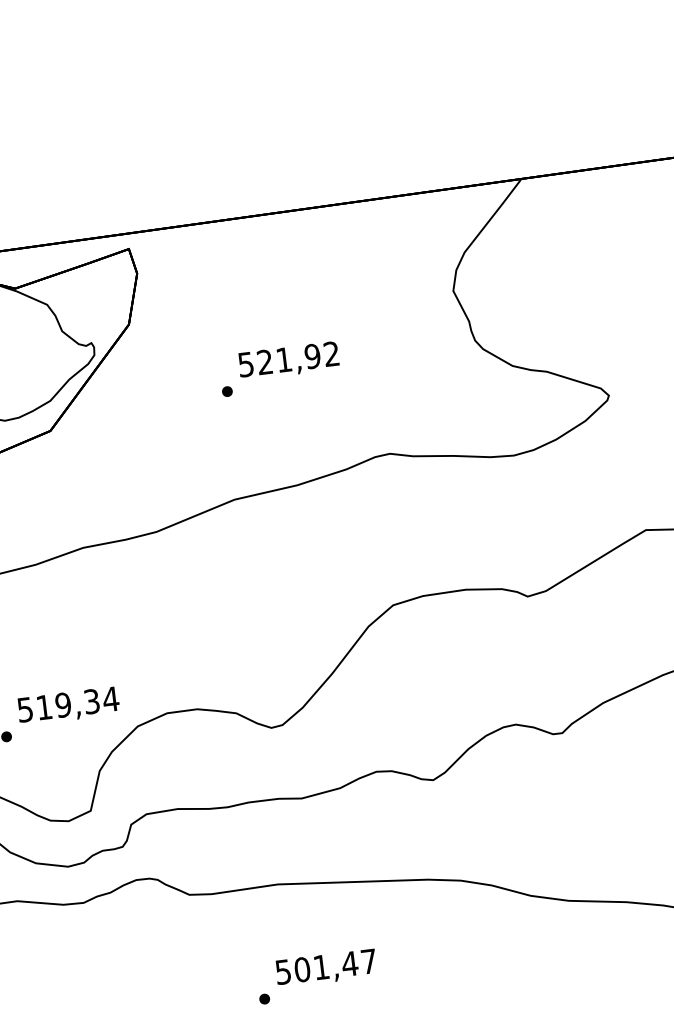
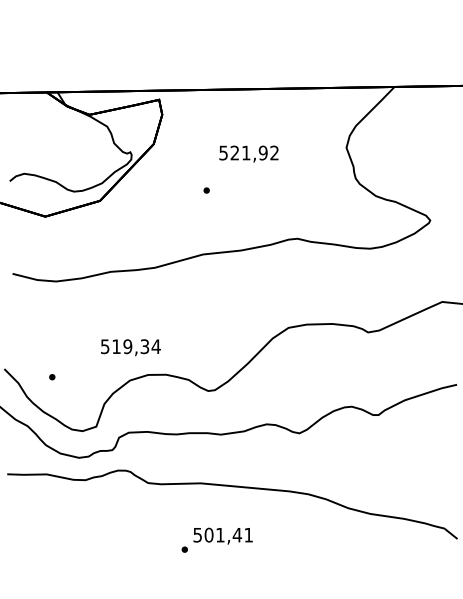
text: (287, 360) -> (248, 153), moved
text: (67, 705) -> (130, 347), moved
text: (368, 962) -> (248, 535), 501,47 -> 501,41

